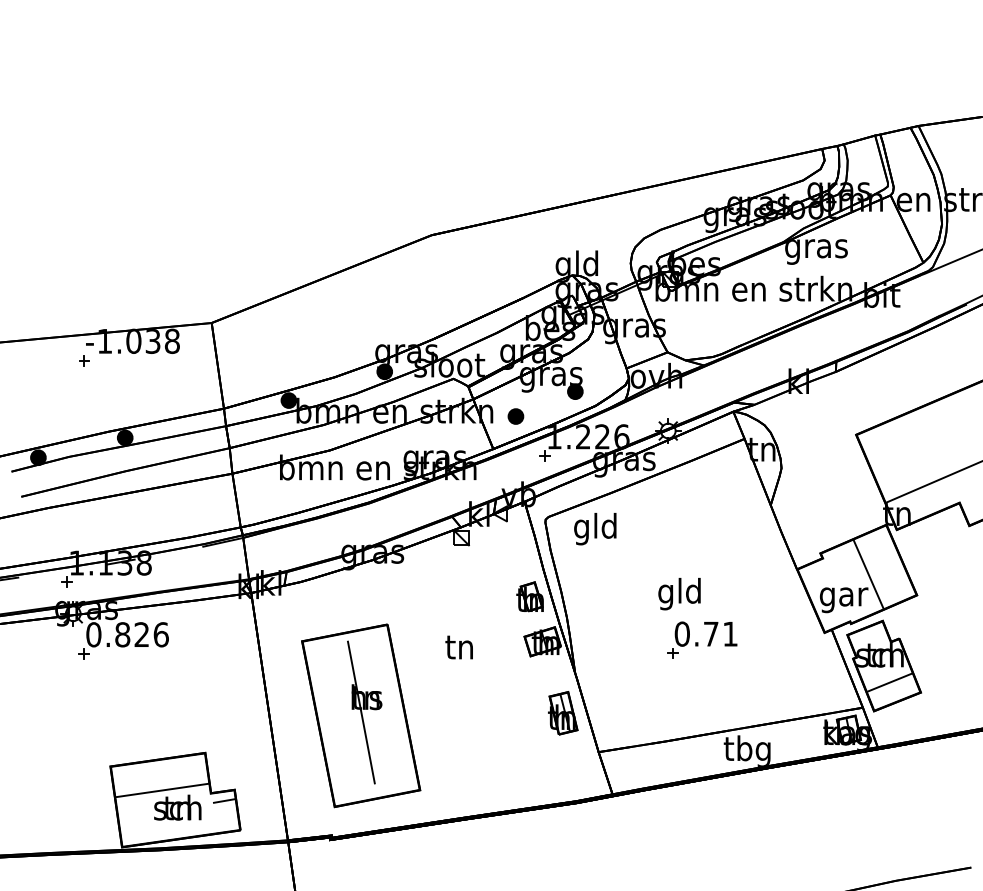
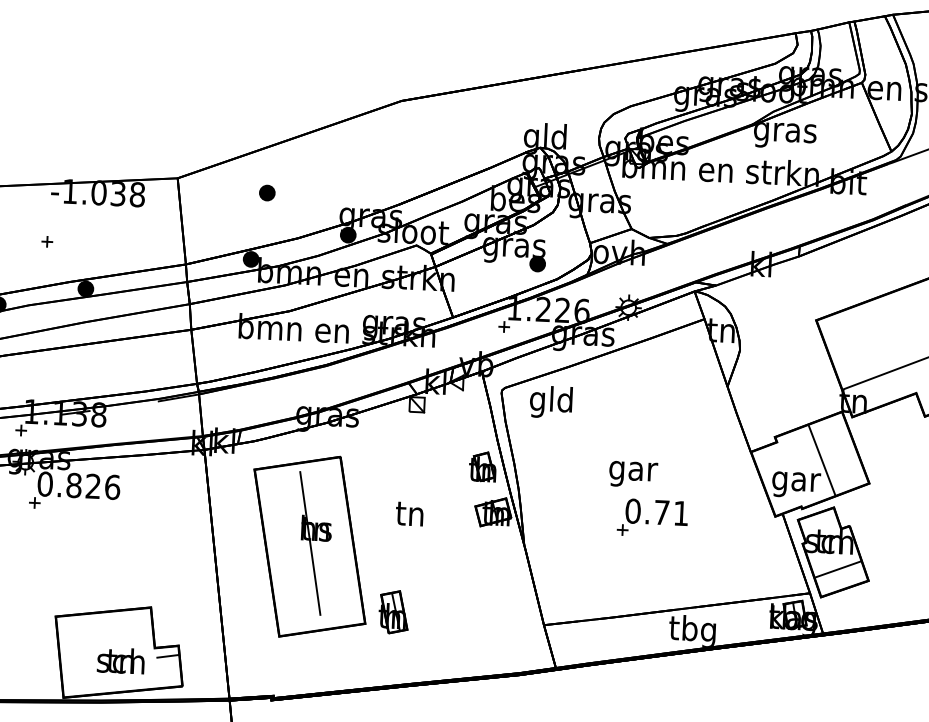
part: (84, 360) -> (47, 241), moved
part: (515, 416) -> (266, 193), moved
text: (680, 593) -> (633, 470), gld -> gar
part: (563, 713) -> (394, 612), moved
part: (361, 715) -> (310, 546), moved
line: (161, 790) -> (105, 642), removed

